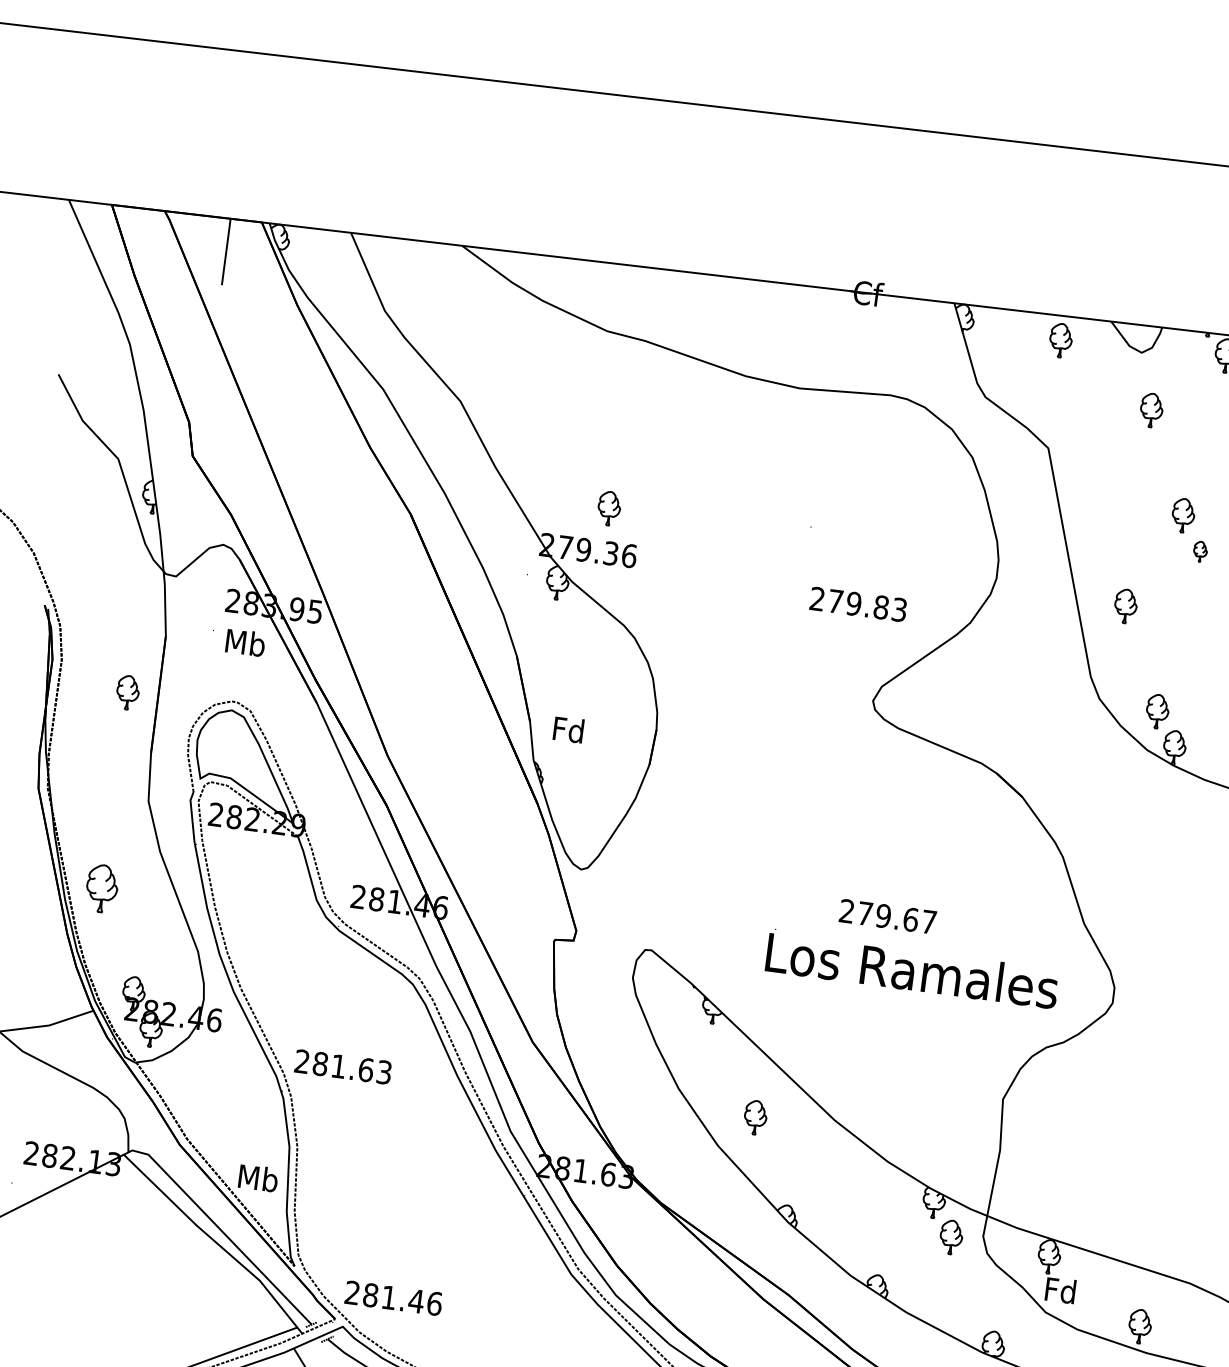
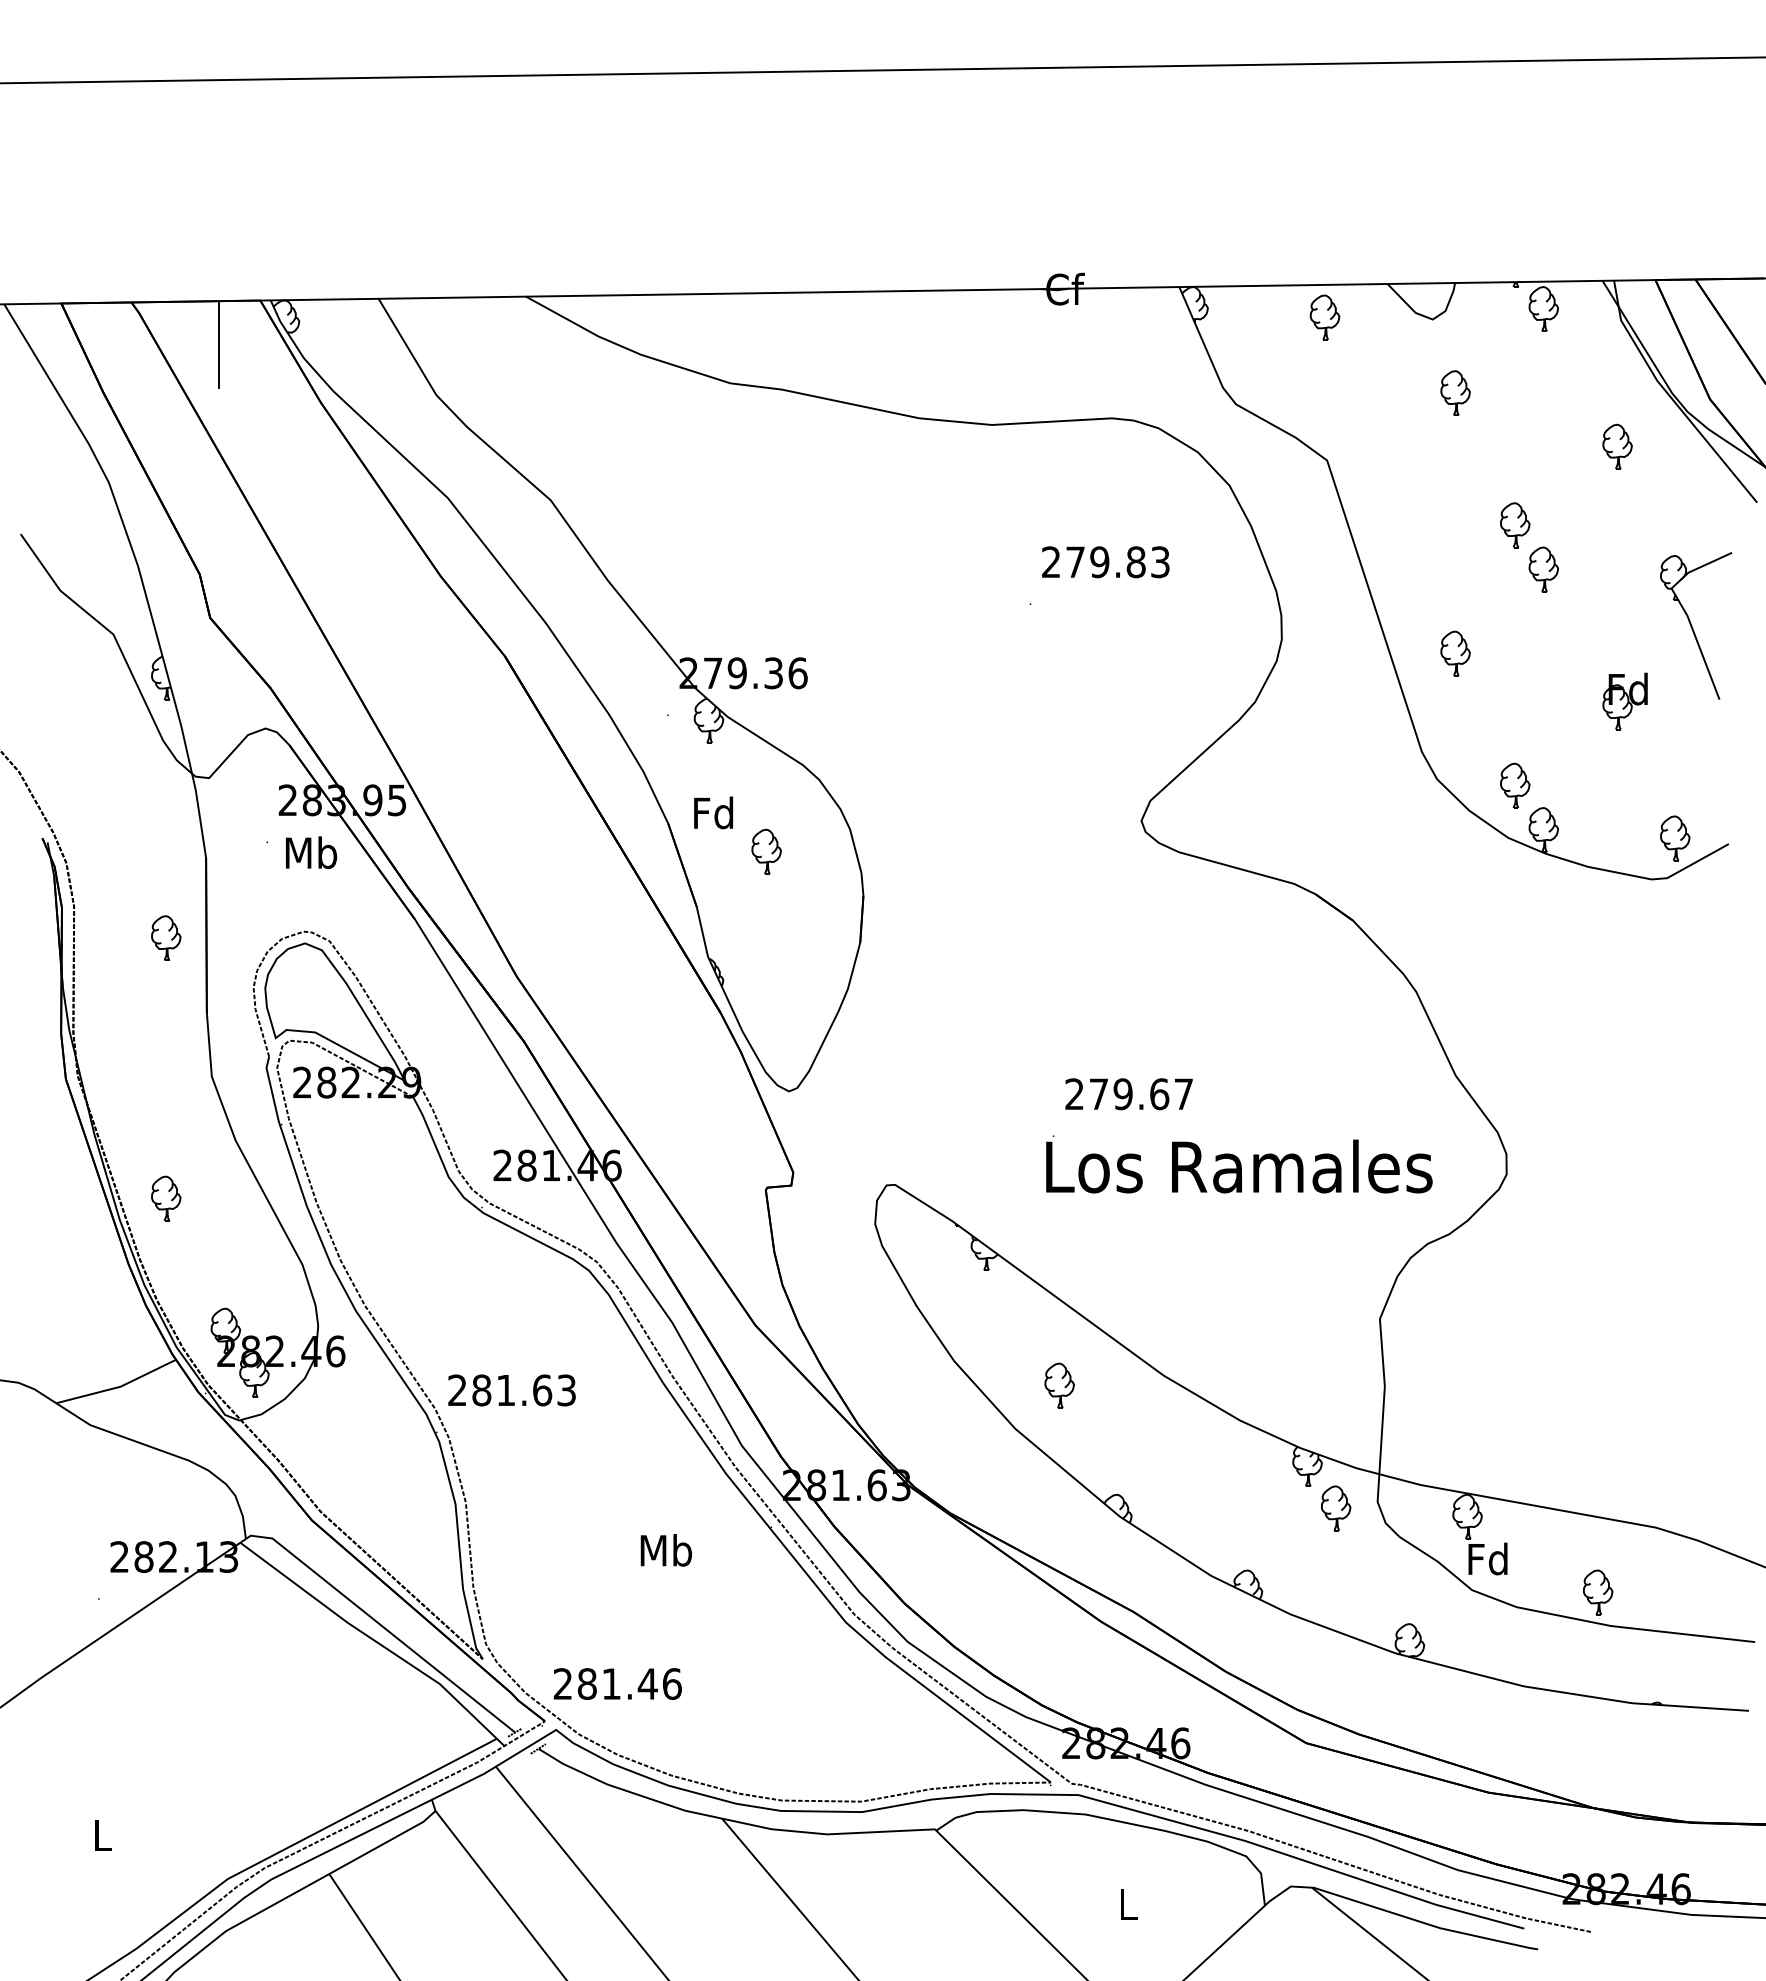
part: (609, 508) -> (766, 851), moved
part: (1200, 551) -> (1543, 569), size x1.67
text: (858, 604) -> (1105, 562), moved
text: (568, 729) -> (713, 812), moved
part: (102, 888) -> (166, 1198), size x0.71
text: (887, 916) -> (1128, 1094), moved
text: (257, 1178) -> (665, 1550), moved

